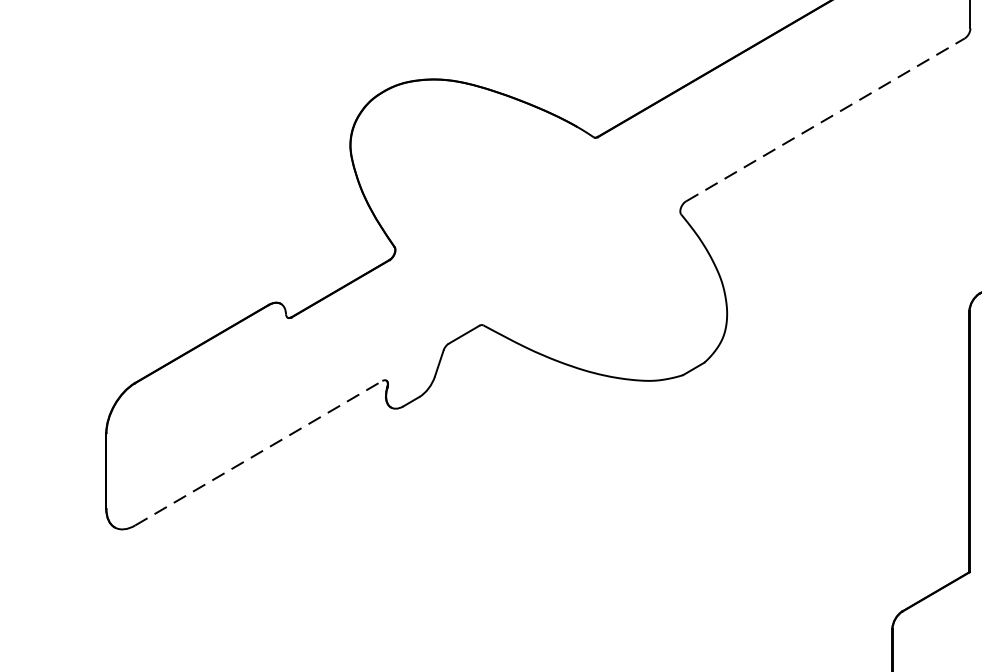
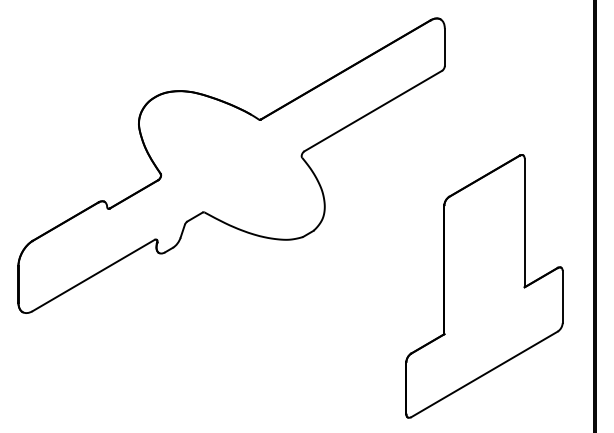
line: (825, 120) -> (373, 111), dashed -> solid
line: (258, 453) -> (93, 275), dashed -> solid

